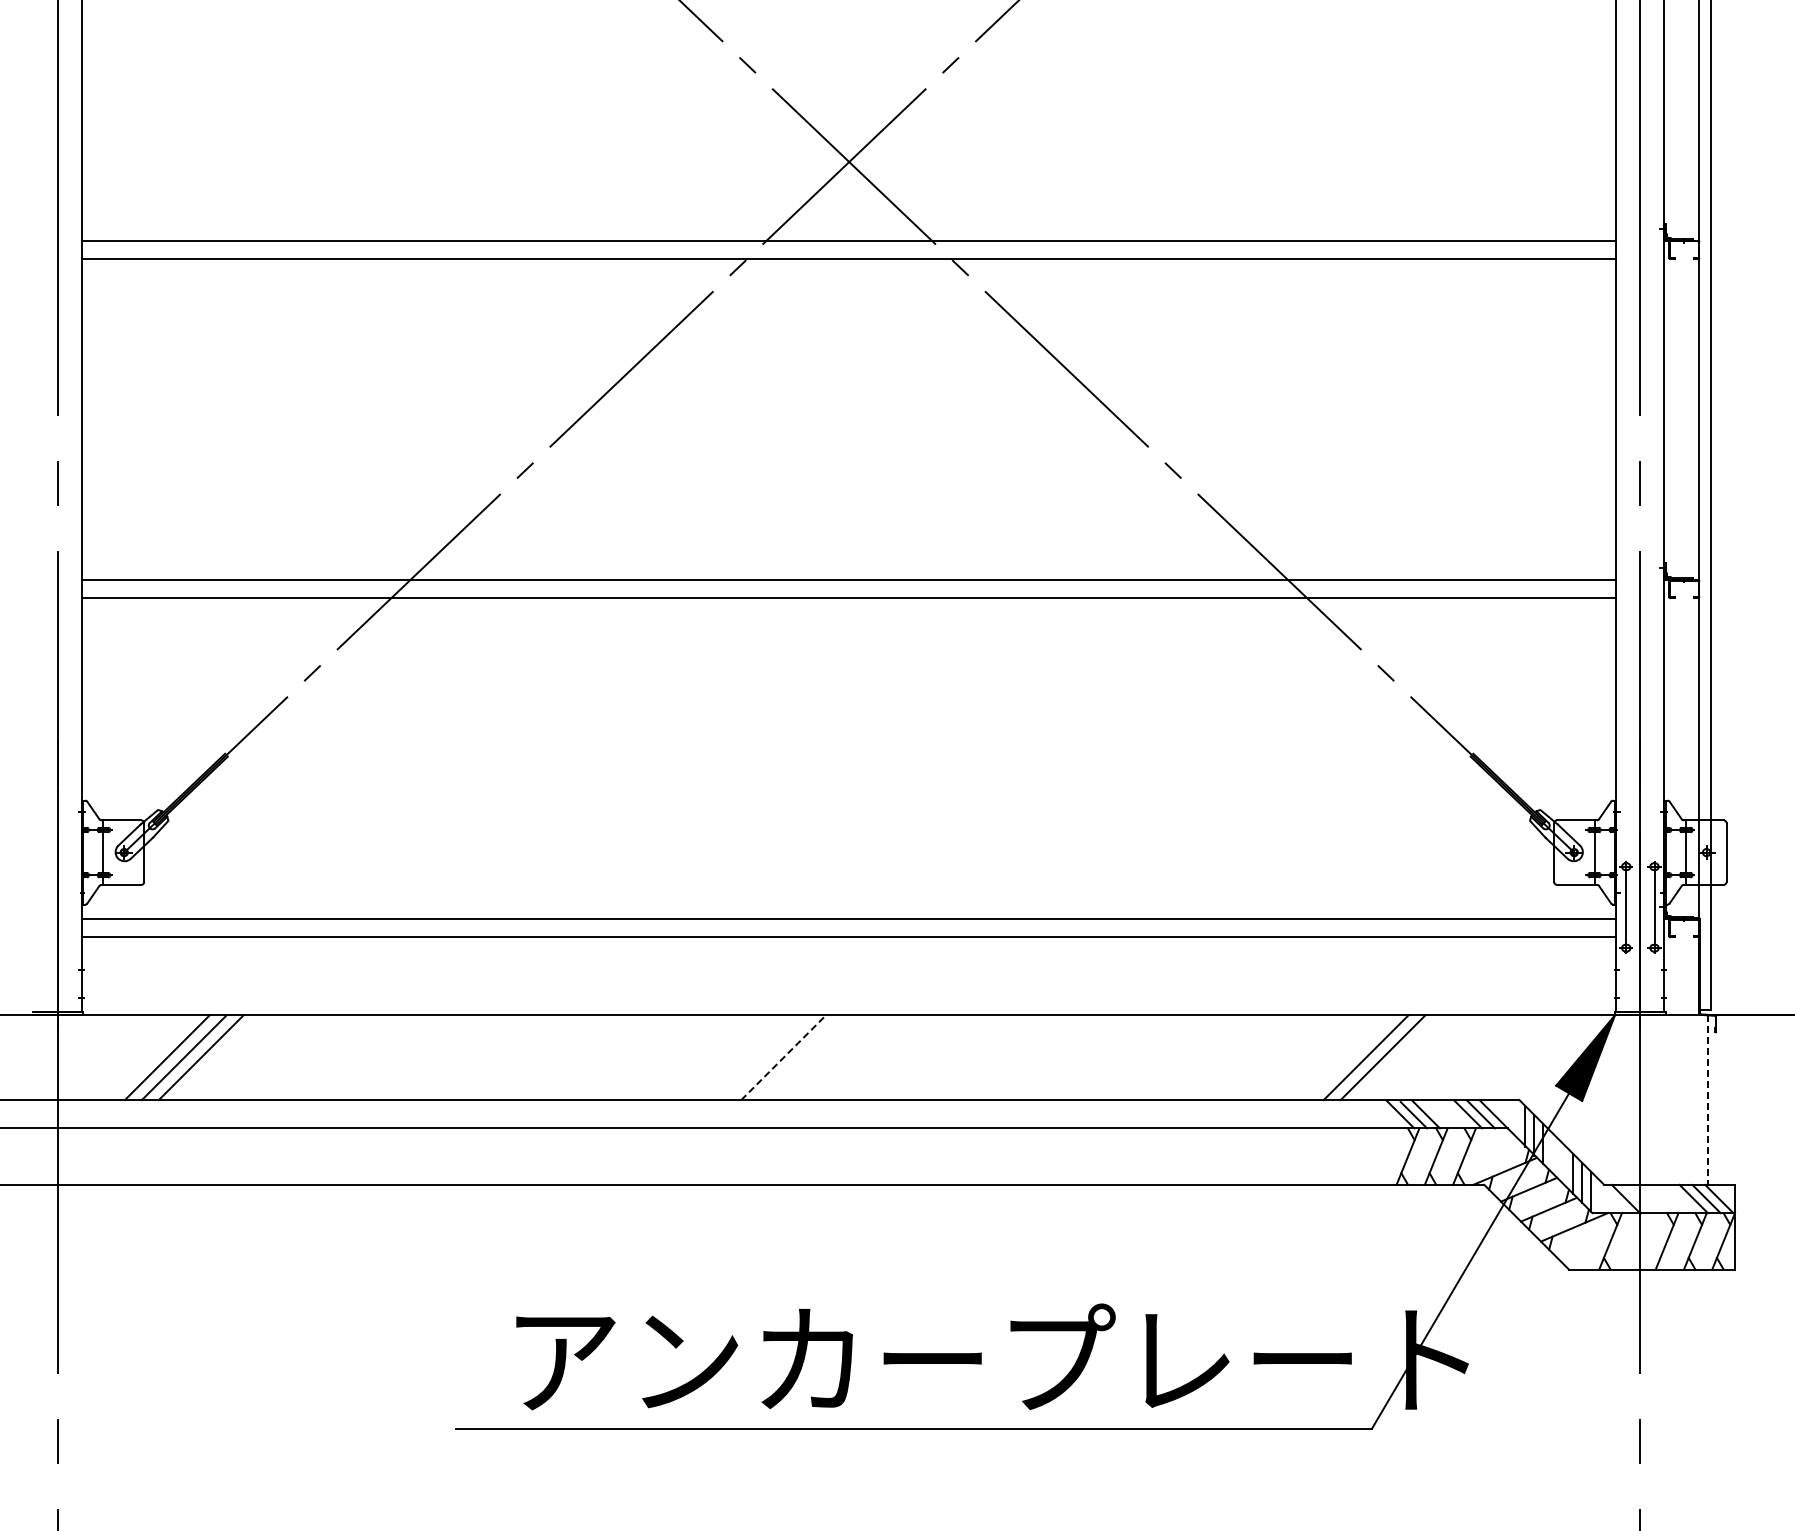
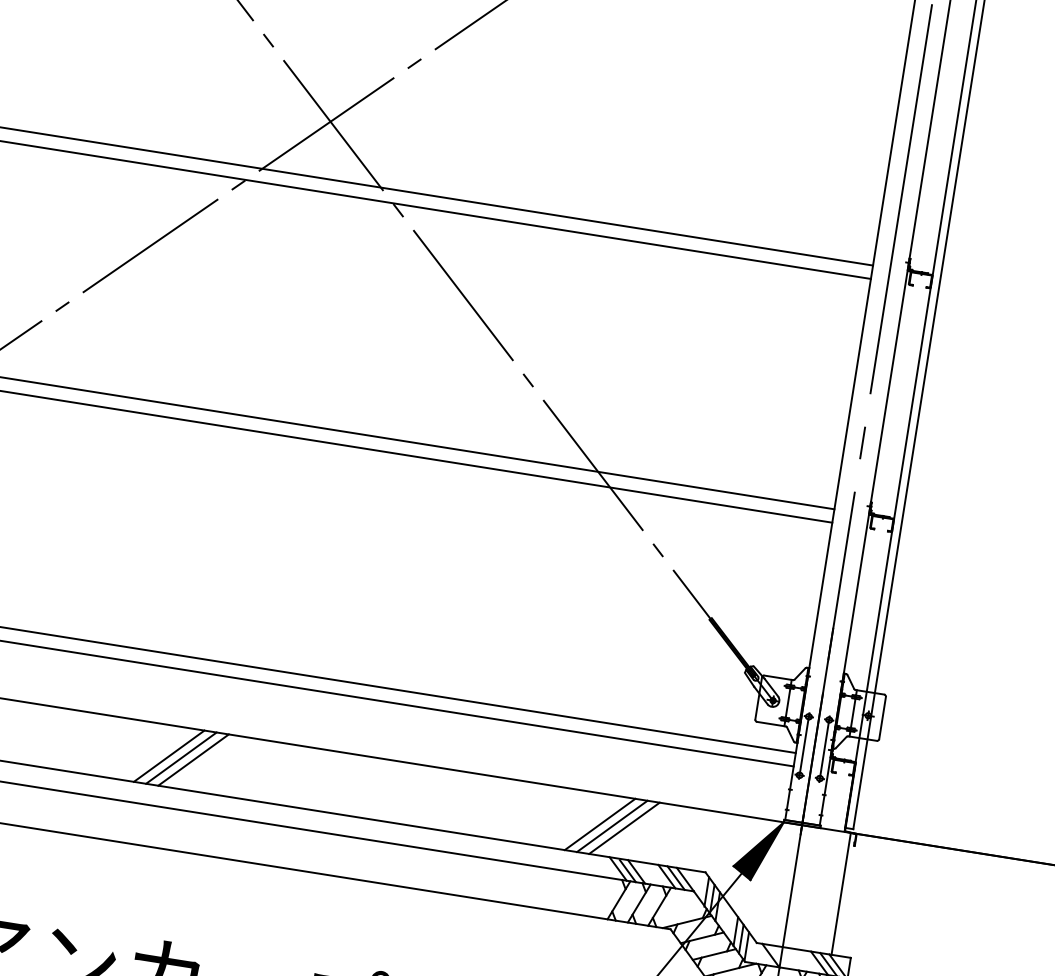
line: (766, 1057) -> (169, 756), added
line: (783, 1057) -> (181, 757), dashed -> solid
line: (800, 1057) -> (193, 759), added
line: (1399, 1057) -> (624, 828), added
line: (1708, 1100) -> (841, 894), dashed -> solid

